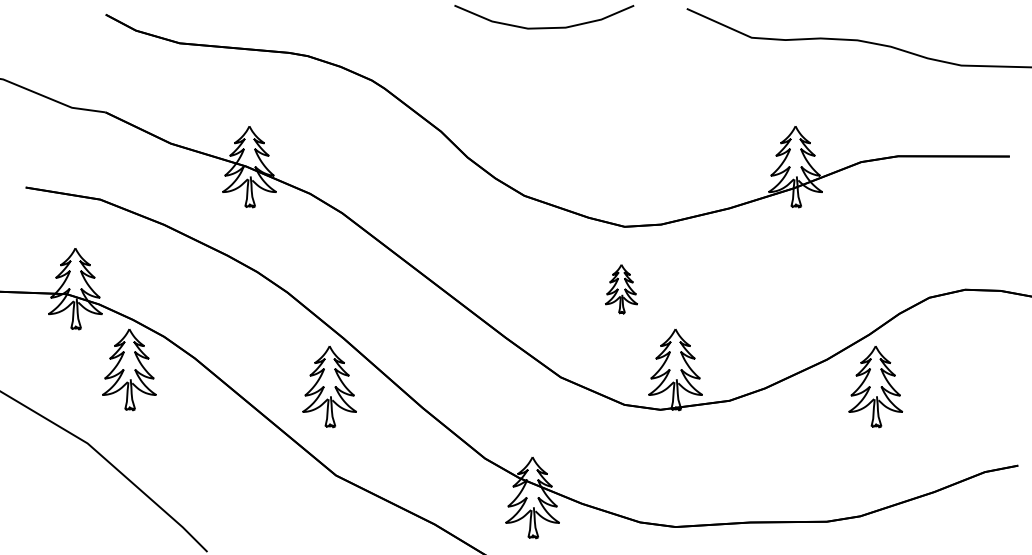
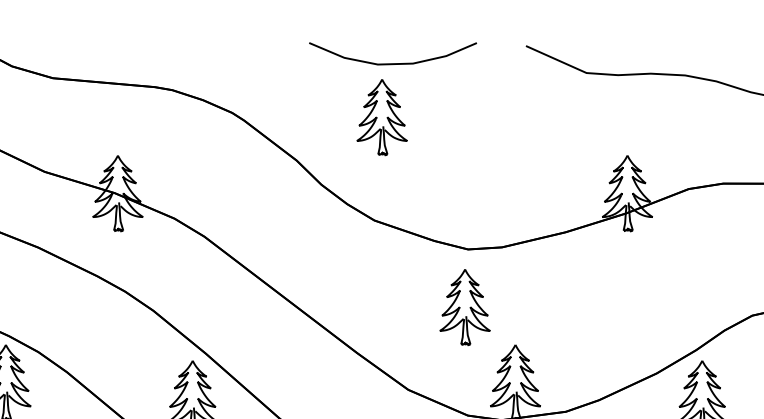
part: (532, 85) -> (382, 117), added
part: (621, 289) -> (465, 307), size x1.67

